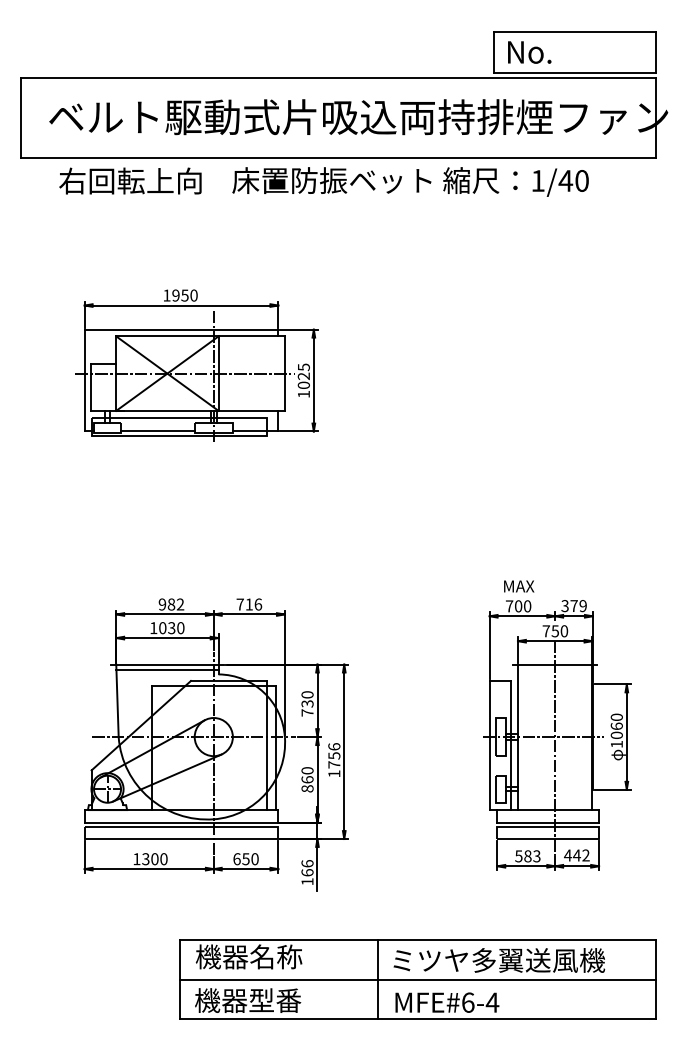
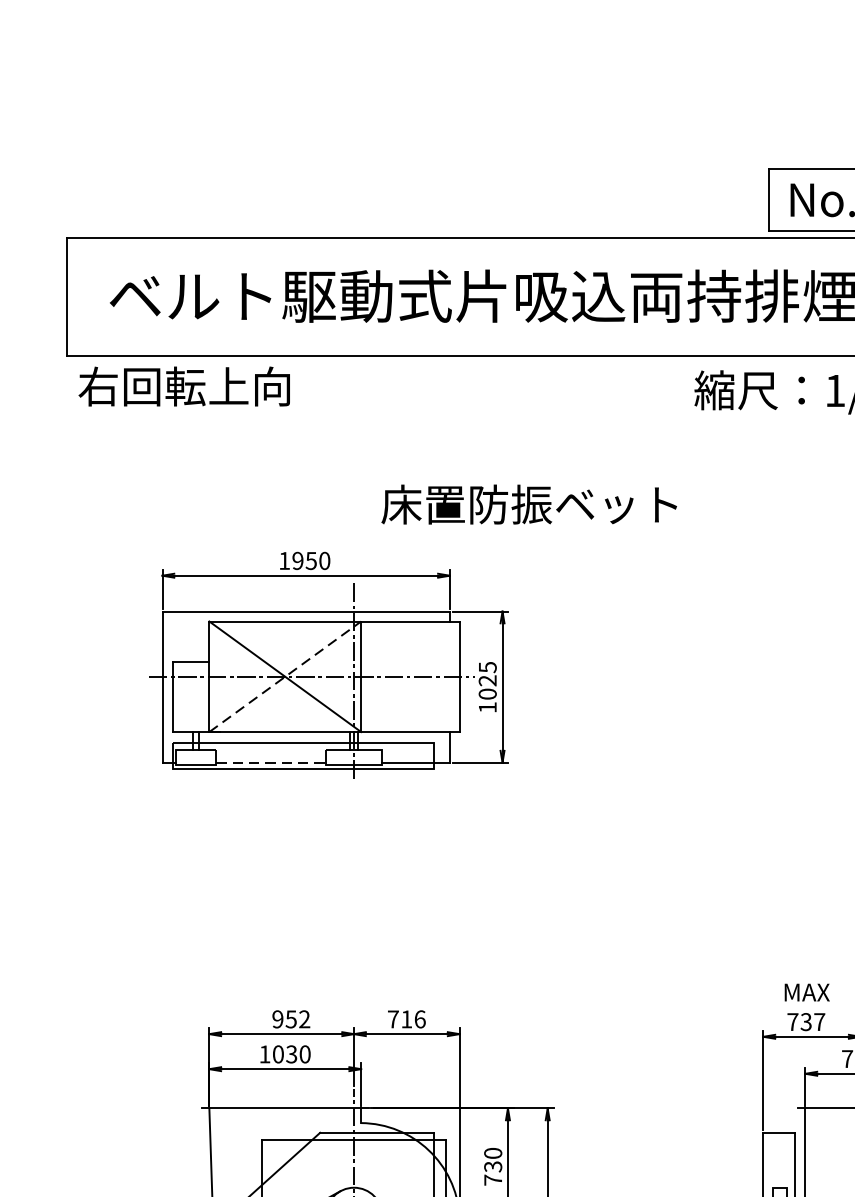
text: (130, 180) -> (184, 385), moved
text: (331, 180) -> (528, 504), moved
line: (167, 373) -> (285, 676), solid -> dashed
line: (157, 431) -> (270, 762), solid -> dashed
text: (171, 604) -> (291, 1019), 982 -> 952
text: (522, 606) -> (812, 1022), 700 -> 737
line: (167, 669) -> (285, 1115), removed

